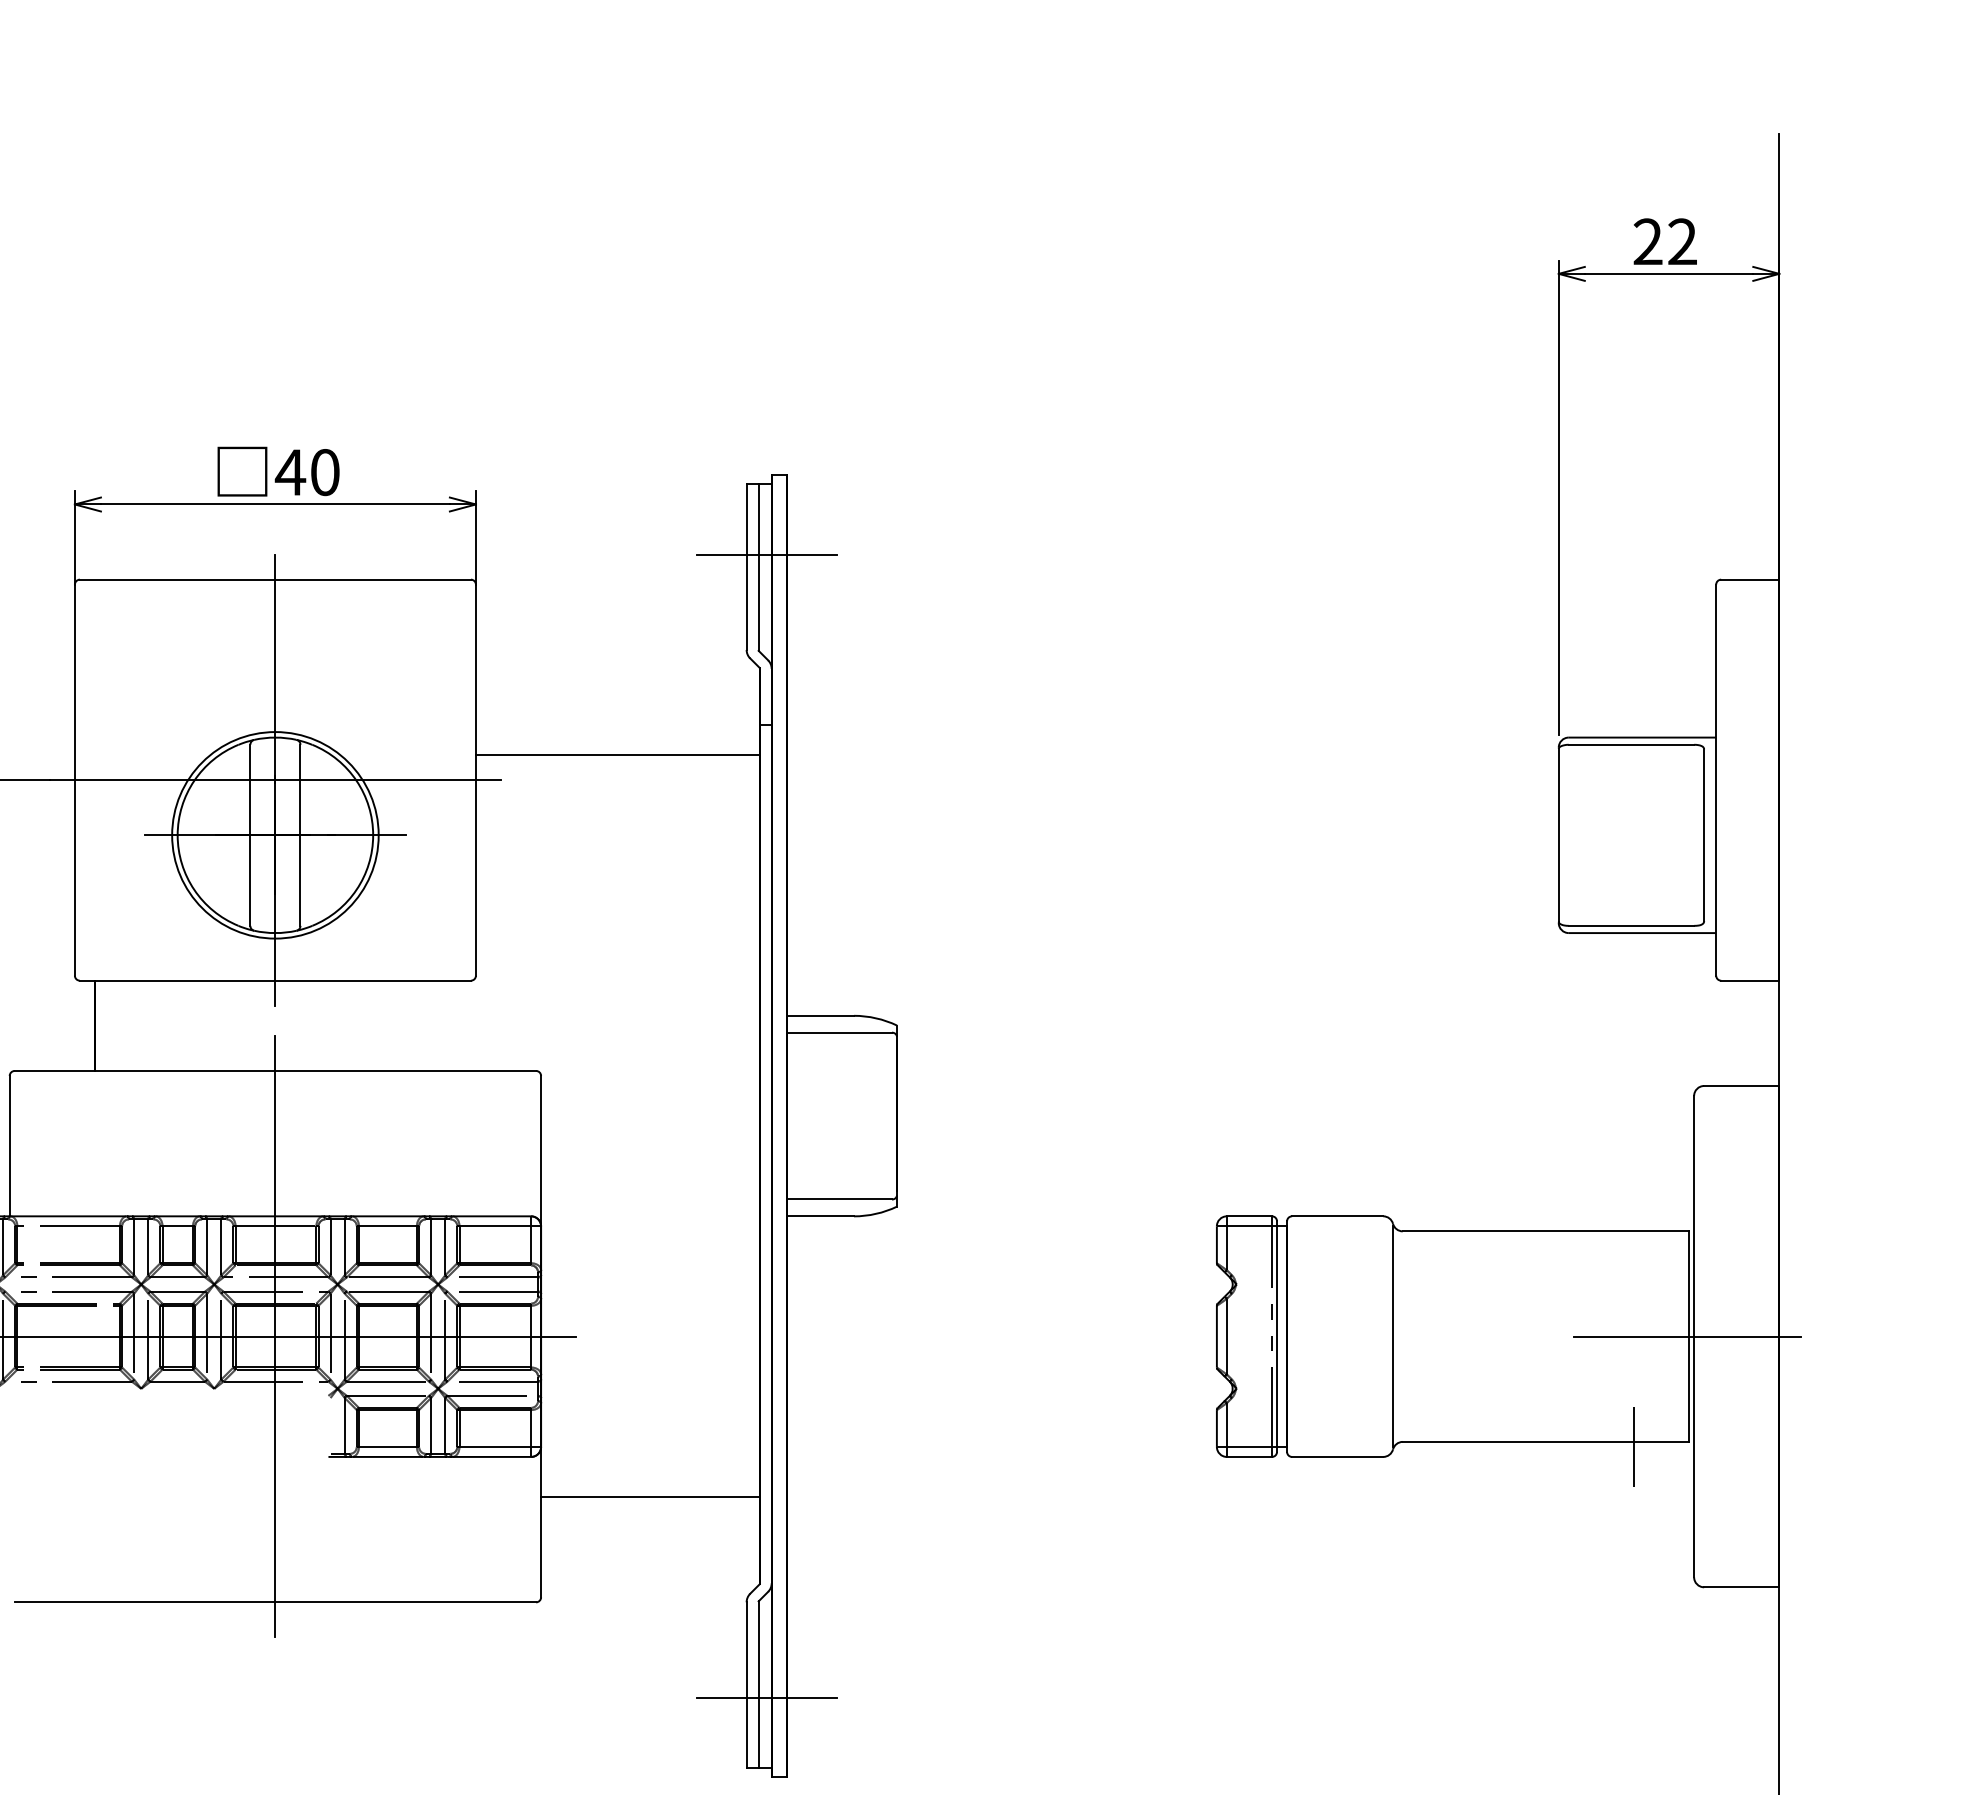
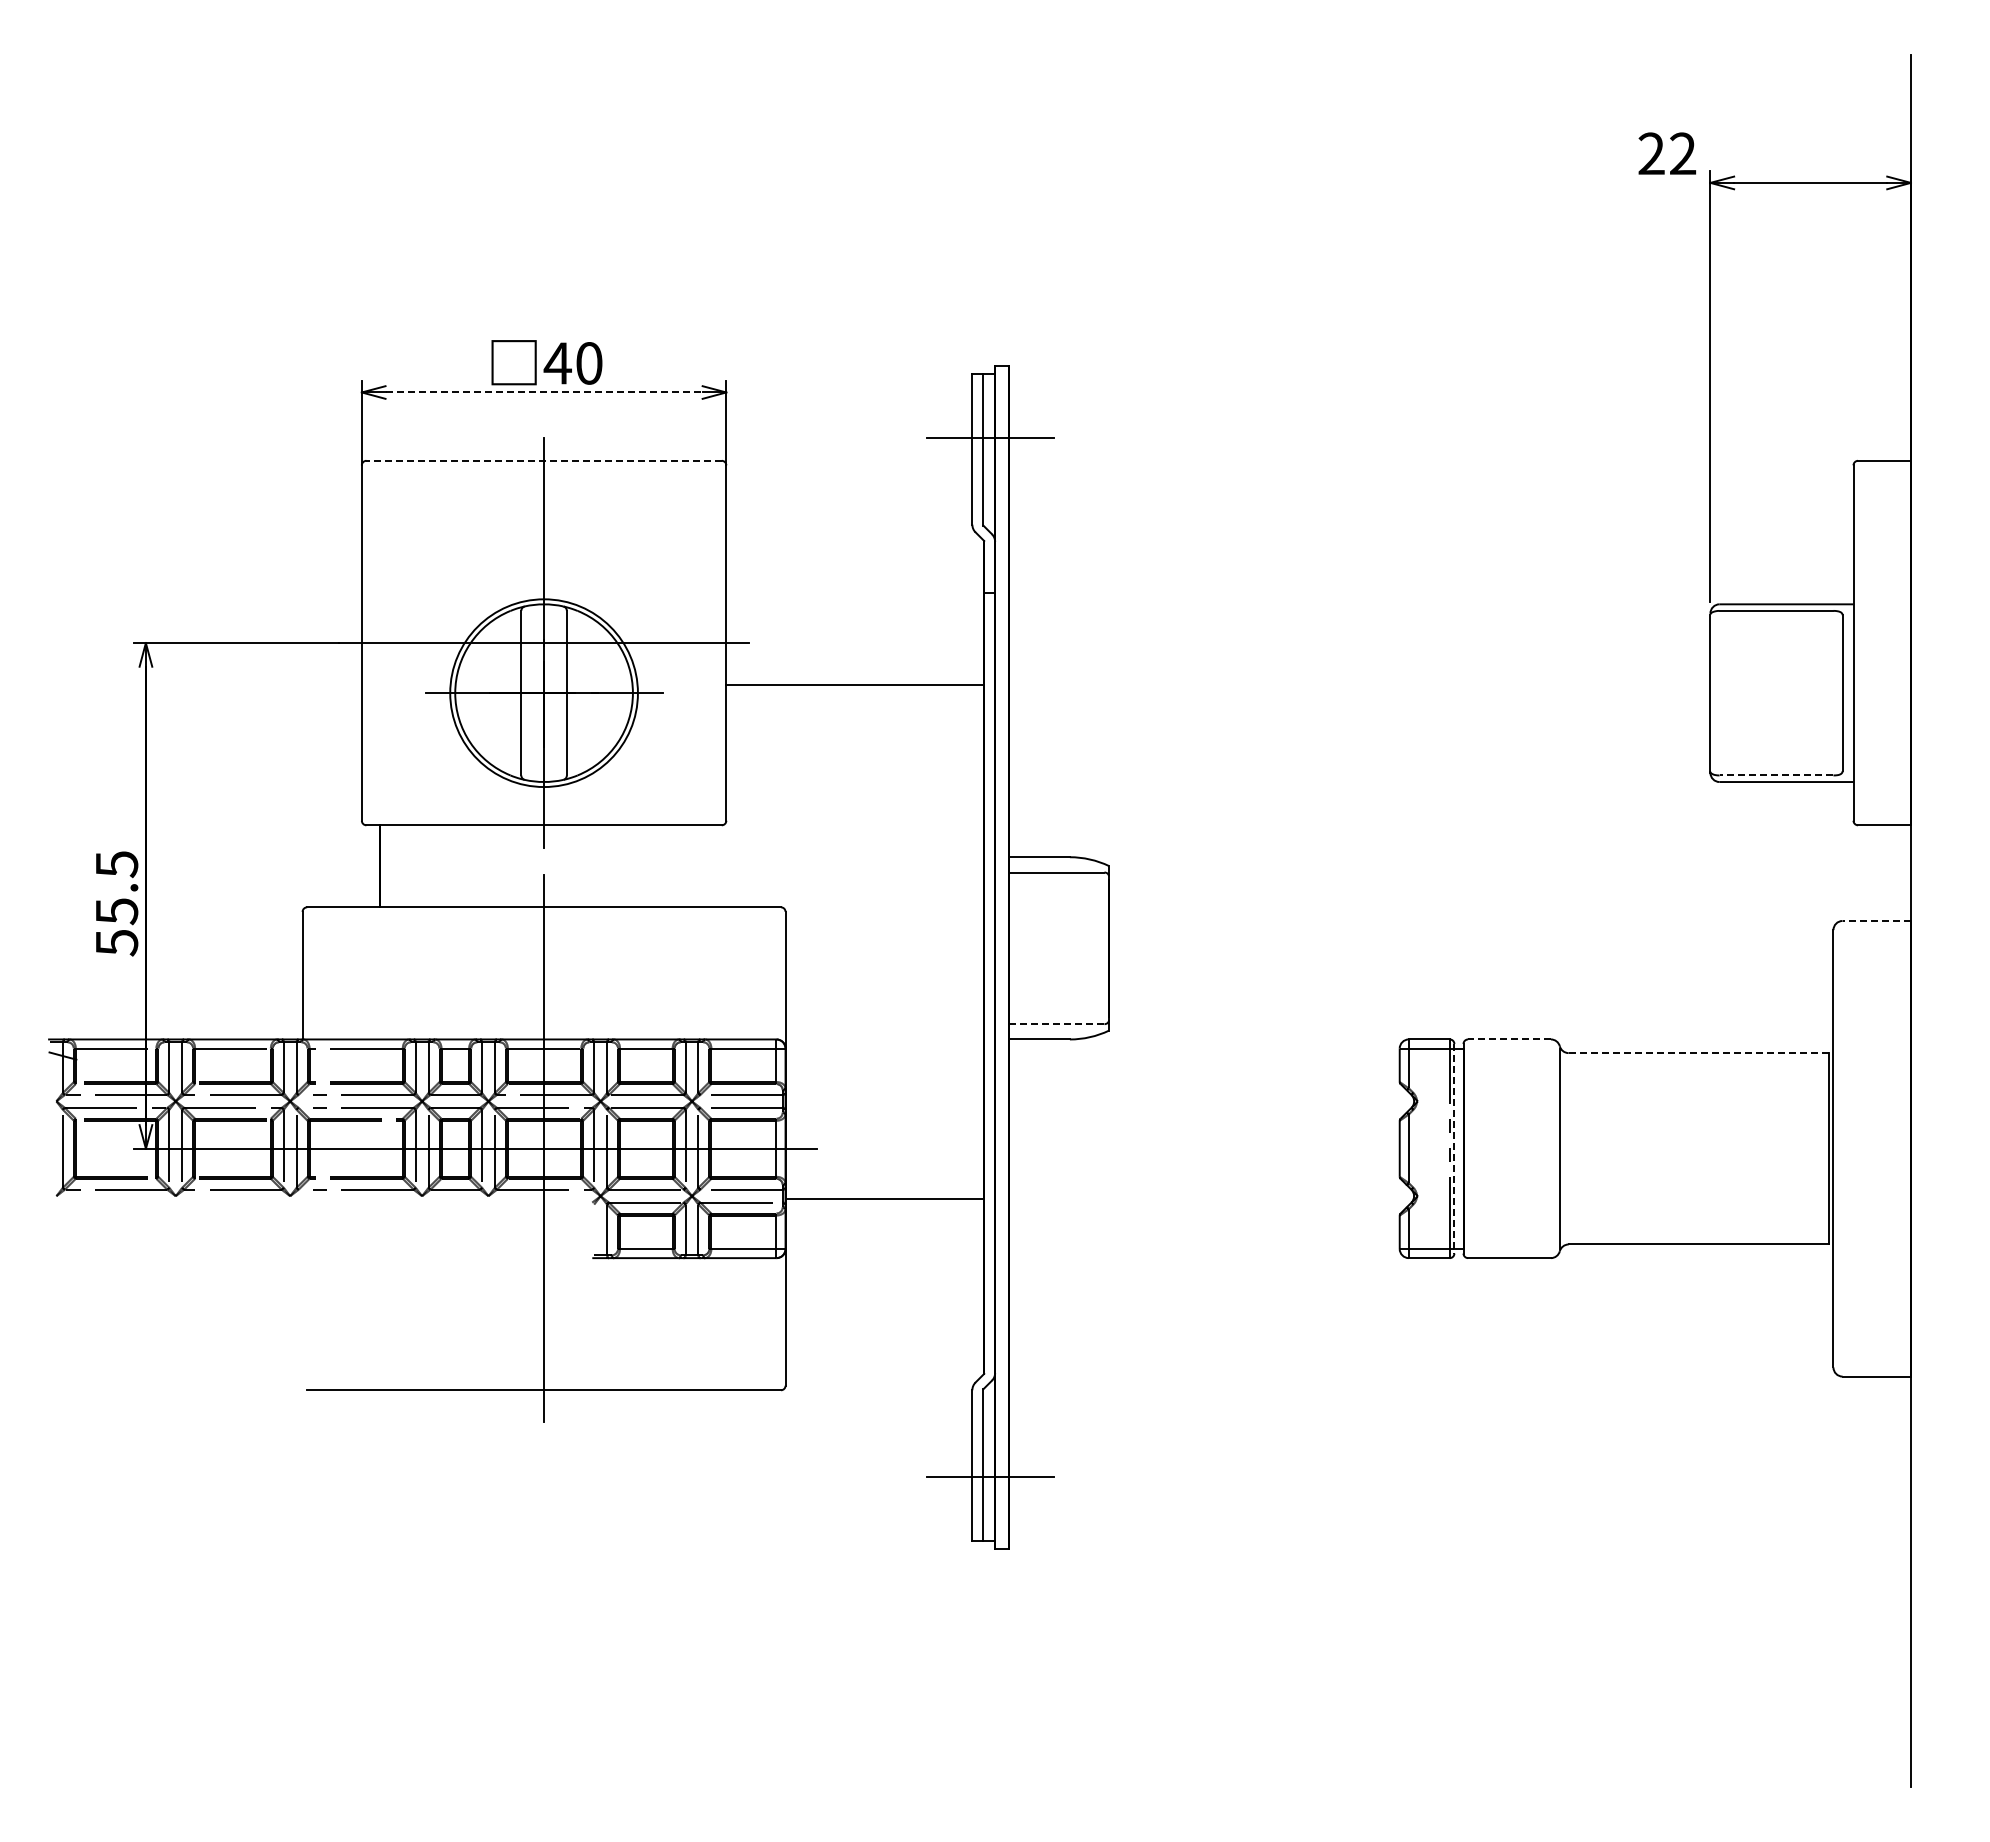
text: (1664, 241) -> (1666, 153), moved
line: (275, 504) -> (544, 392), solid -> dashed
line: (275, 579) -> (544, 460), solid -> dashed
line: (618, 755) -> (855, 685), moved
line: (1631, 925) -> (1776, 775), solid -> dashed
line: (1741, 1085) -> (1876, 920), solid -> dashed
line: (839, 1199) -> (1056, 1024), solid -> dashed
line: (1337, 1216) -> (1509, 1039), solid -> dashed
line: (1545, 1231) -> (1698, 1053), solid -> dashed
line: (1277, 1336) -> (1454, 1148), solid -> dashed
line: (1687, 1336) -> (1827, 1148), removed
line: (1633, 1446) -> (1778, 1248), removed
line: (649, 1496) -> (884, 1198), moved

